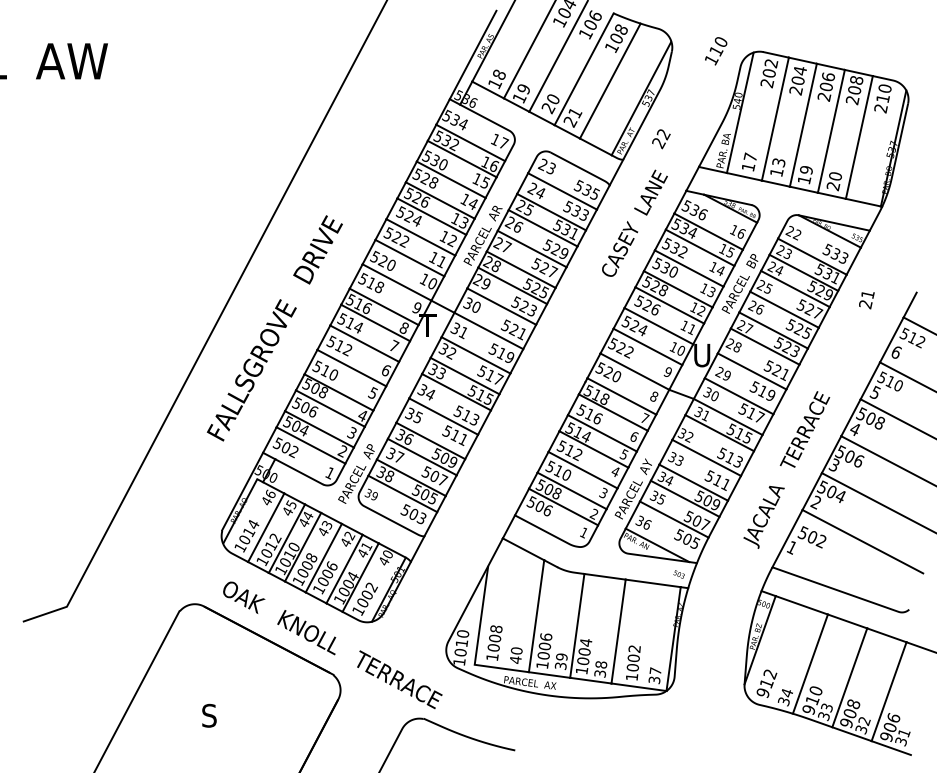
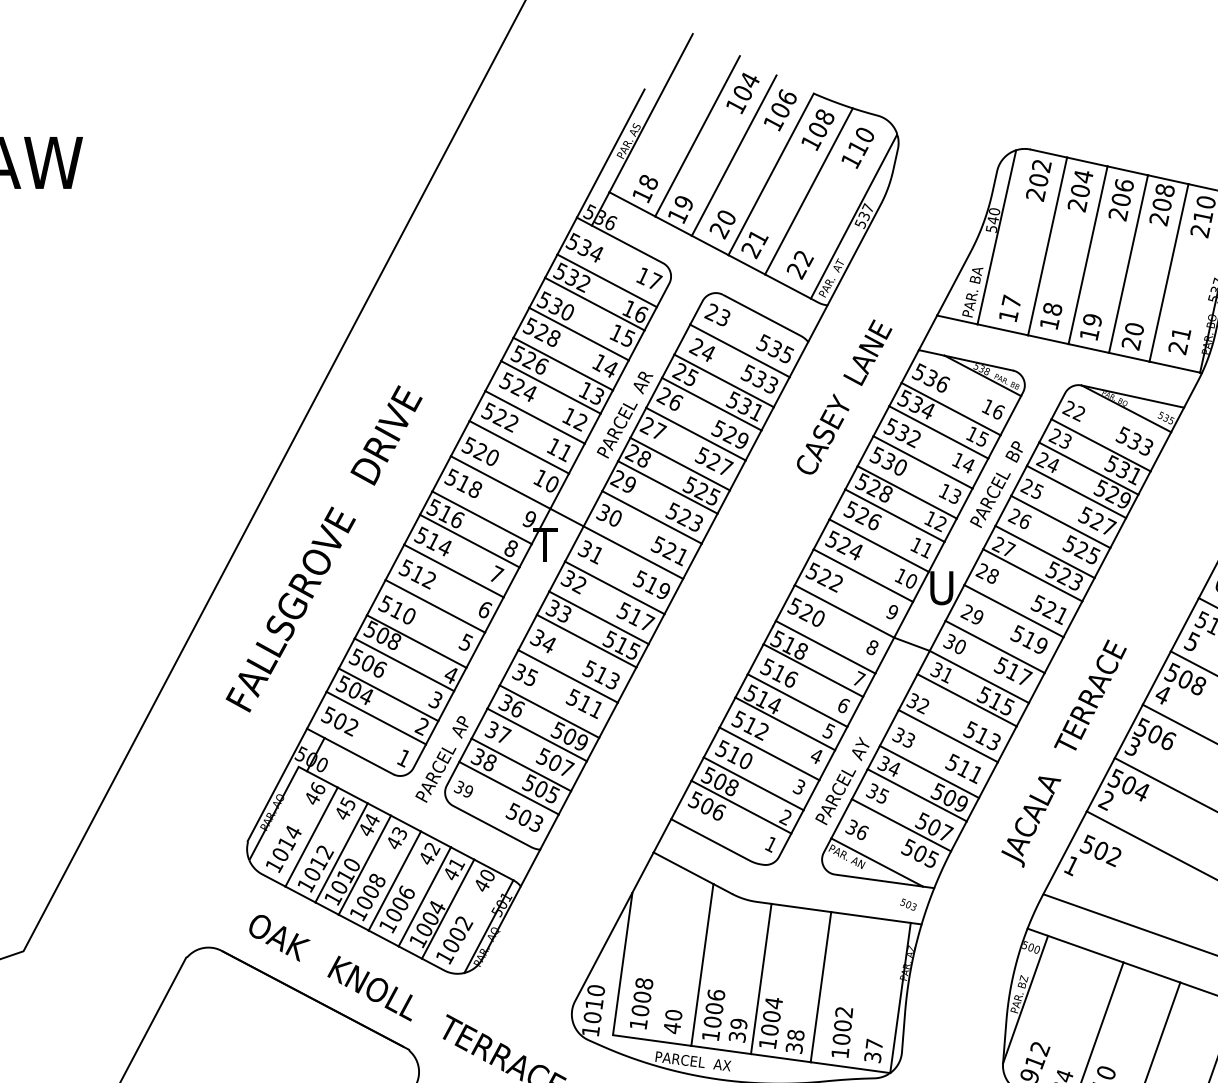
text: (716, 51) -> (858, 148), moved
text: (661, 139) -> (800, 265), moved
text: (778, 162) -> (1052, 309), 13 -> 18
text: (866, 300) -> (1179, 342), moved

